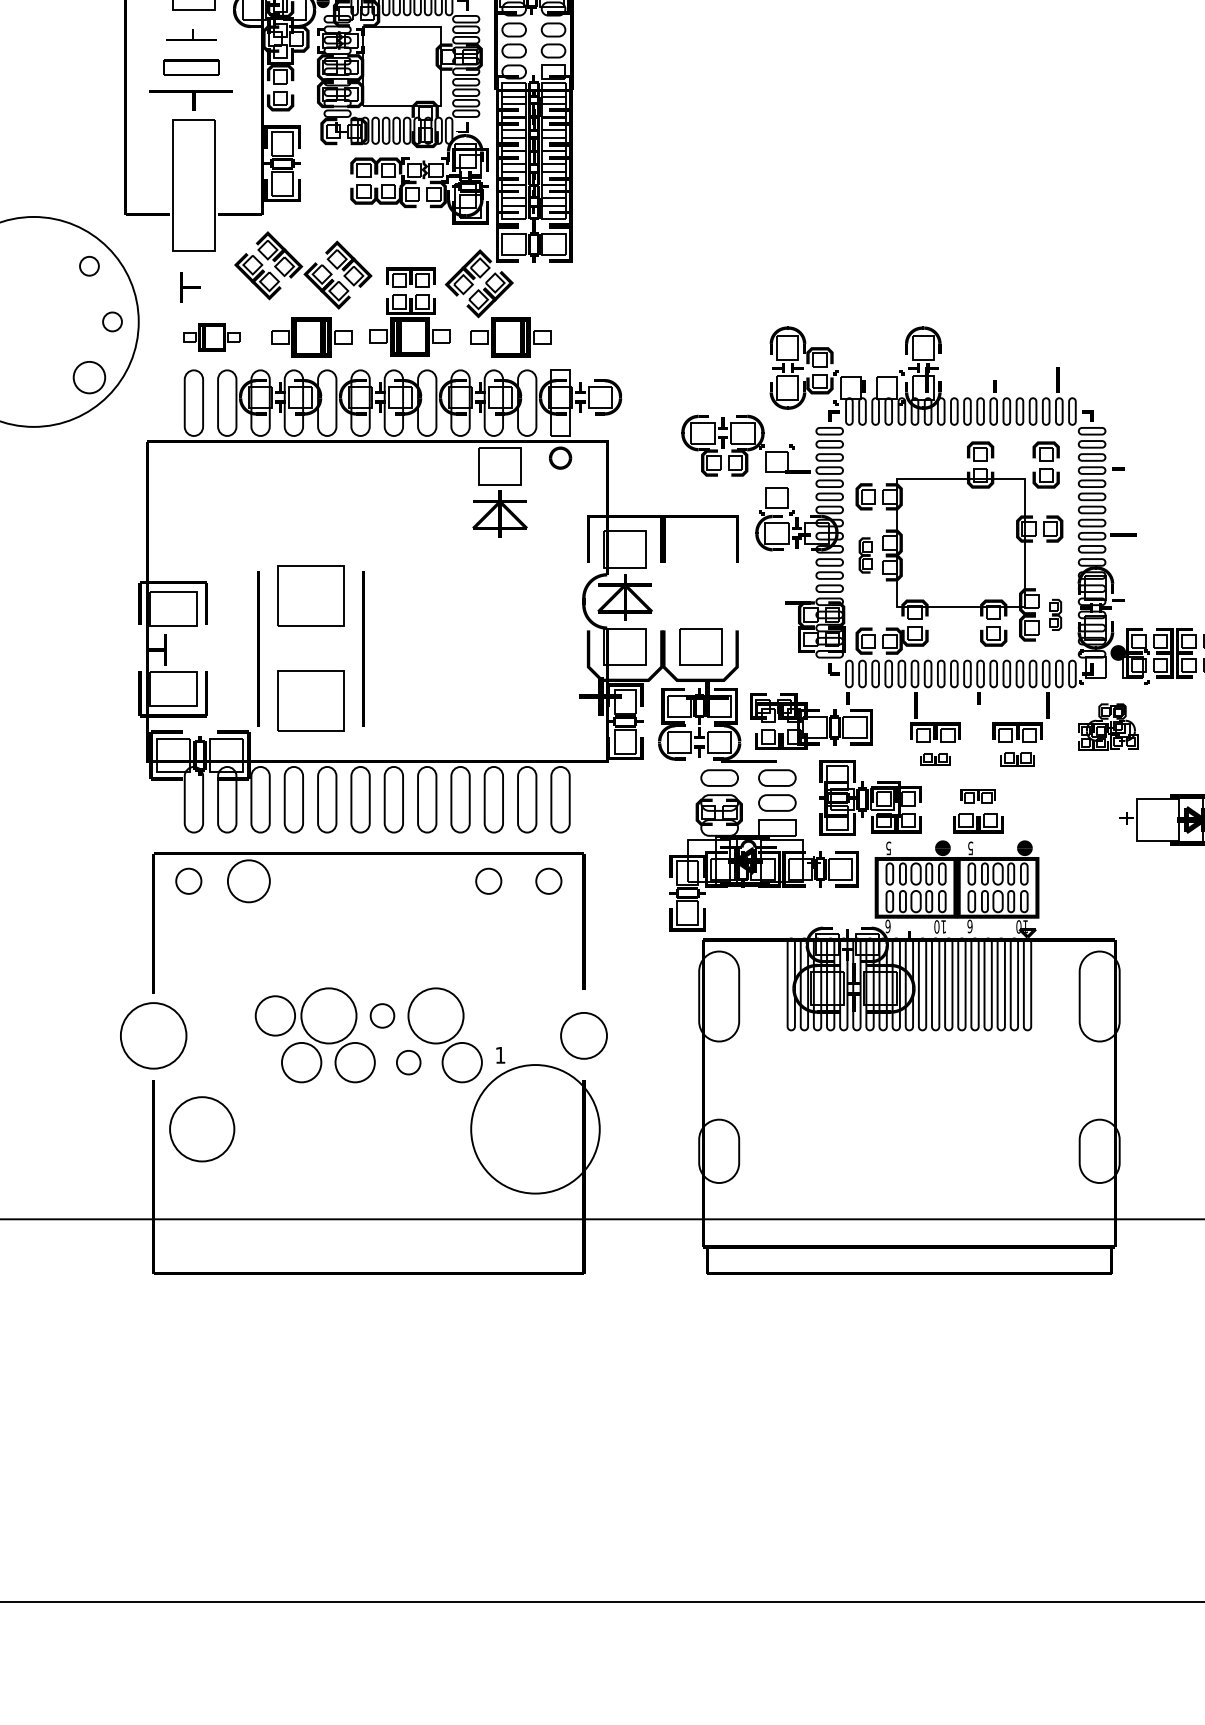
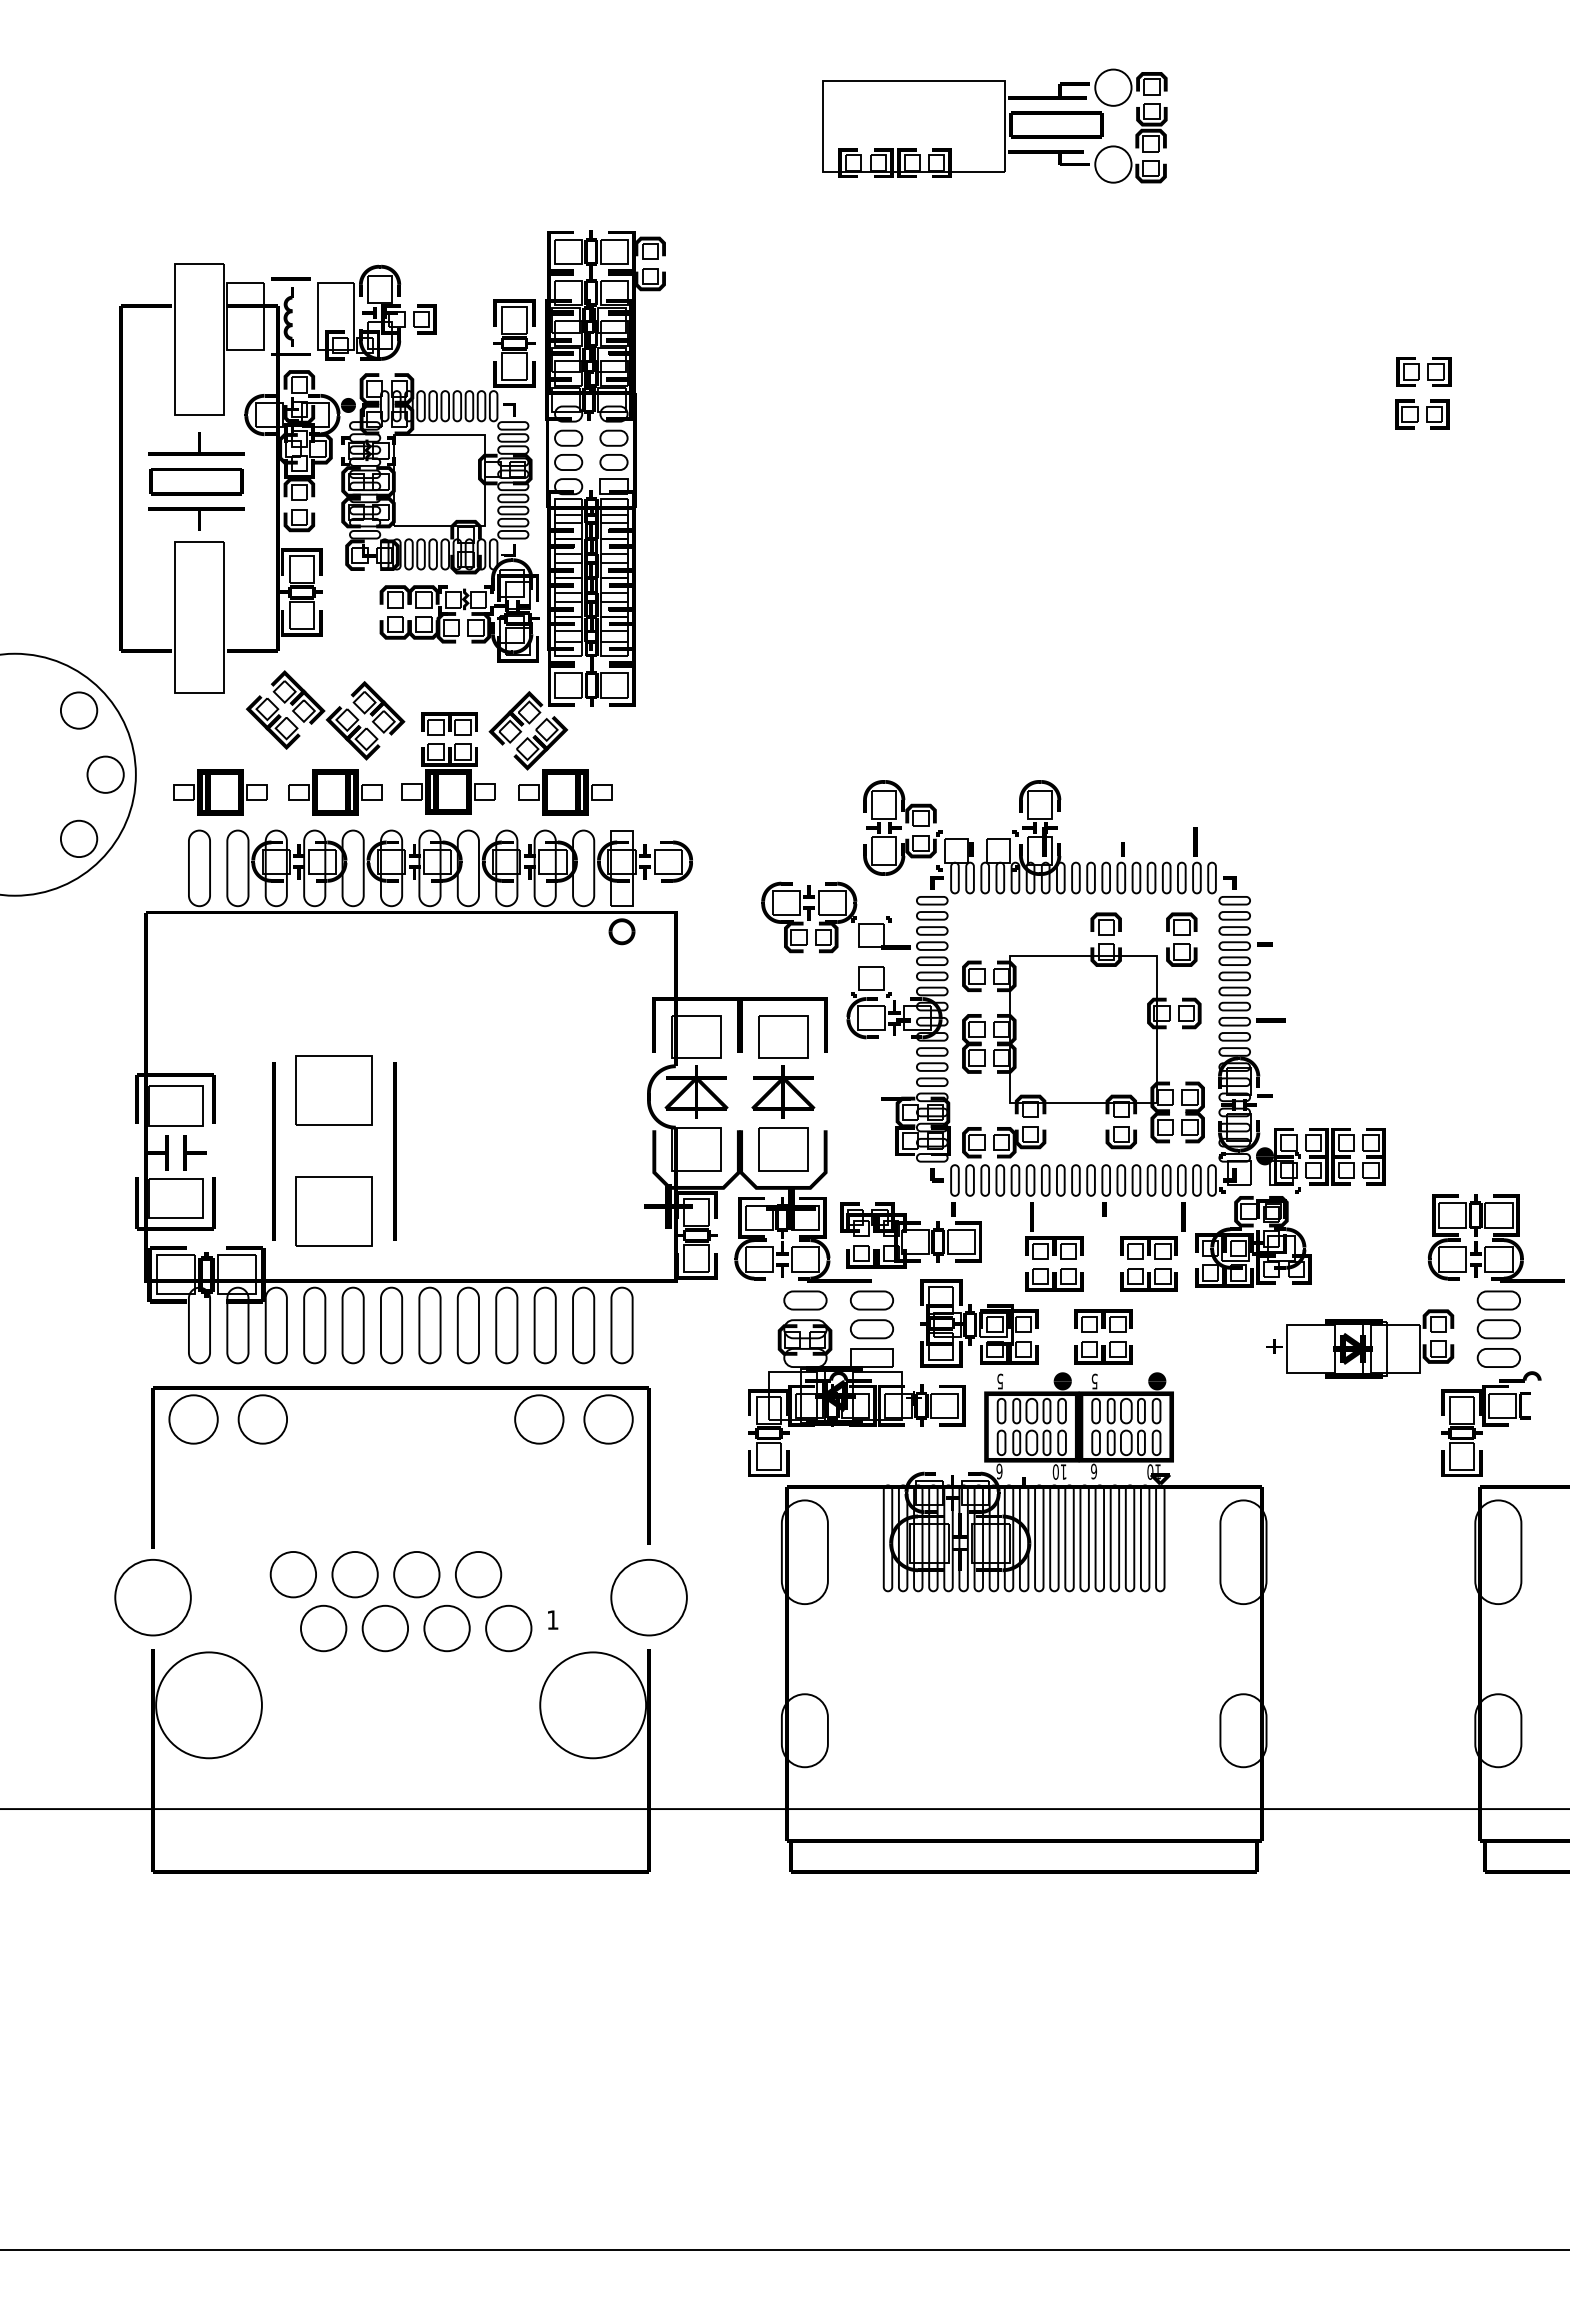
part: (191, 34) -> (196, 443), size x1.67
part: (191, 67) -> (196, 481), size x1.43
circle: (88, 266) -> (78, 710), size x1.67
part: (189, 287) -> (194, 1152), moved
circle: (112, 321) -> (105, 774), size x1.67
part: (212, 337) -> (220, 792), size x1.43
part: (500, 491) -> (783, 1066), moved
part: (865, 555) -> (973, 1043), size x1.43
part: (1055, 614) -> (1192, 1112), size x1.67
part: (1108, 726) -> (1253, 1241), size x1.67
part: (935, 759) -> (1054, 1279), size x1.67
part: (1017, 759) -> (1148, 1279), size x1.43
part: (978, 795) -> (1103, 1320), size x1.43
circle: (188, 881) -> (193, 1419), size x1.67
circle: (488, 881) -> (539, 1419), size x1.67
circle: (548, 881) -> (608, 1419), size x1.67
circle: (328, 1015) -> (354, 1574), size x0.71
circle: (382, 1015) -> (416, 1574), size x1.67
circle: (435, 1015) -> (478, 1574), size x0.71
circle: (583, 1035) -> (648, 1597), size x1.43
circle: (408, 1062) -> (446, 1628), size x1.67
circle: (201, 1129) -> (208, 1705), size x1.43
circle: (535, 1129) -> (593, 1705), size x0.71

